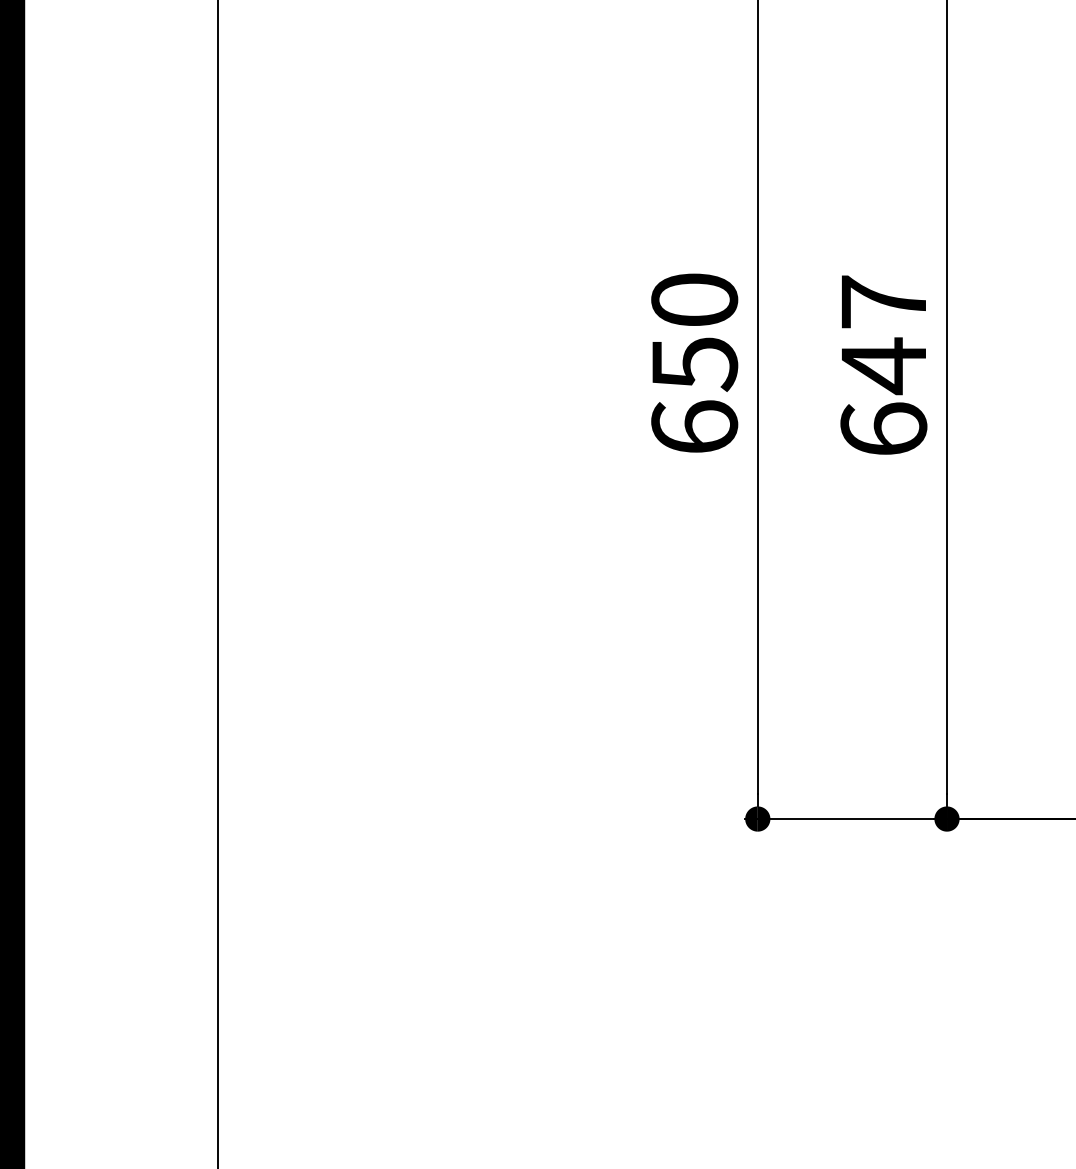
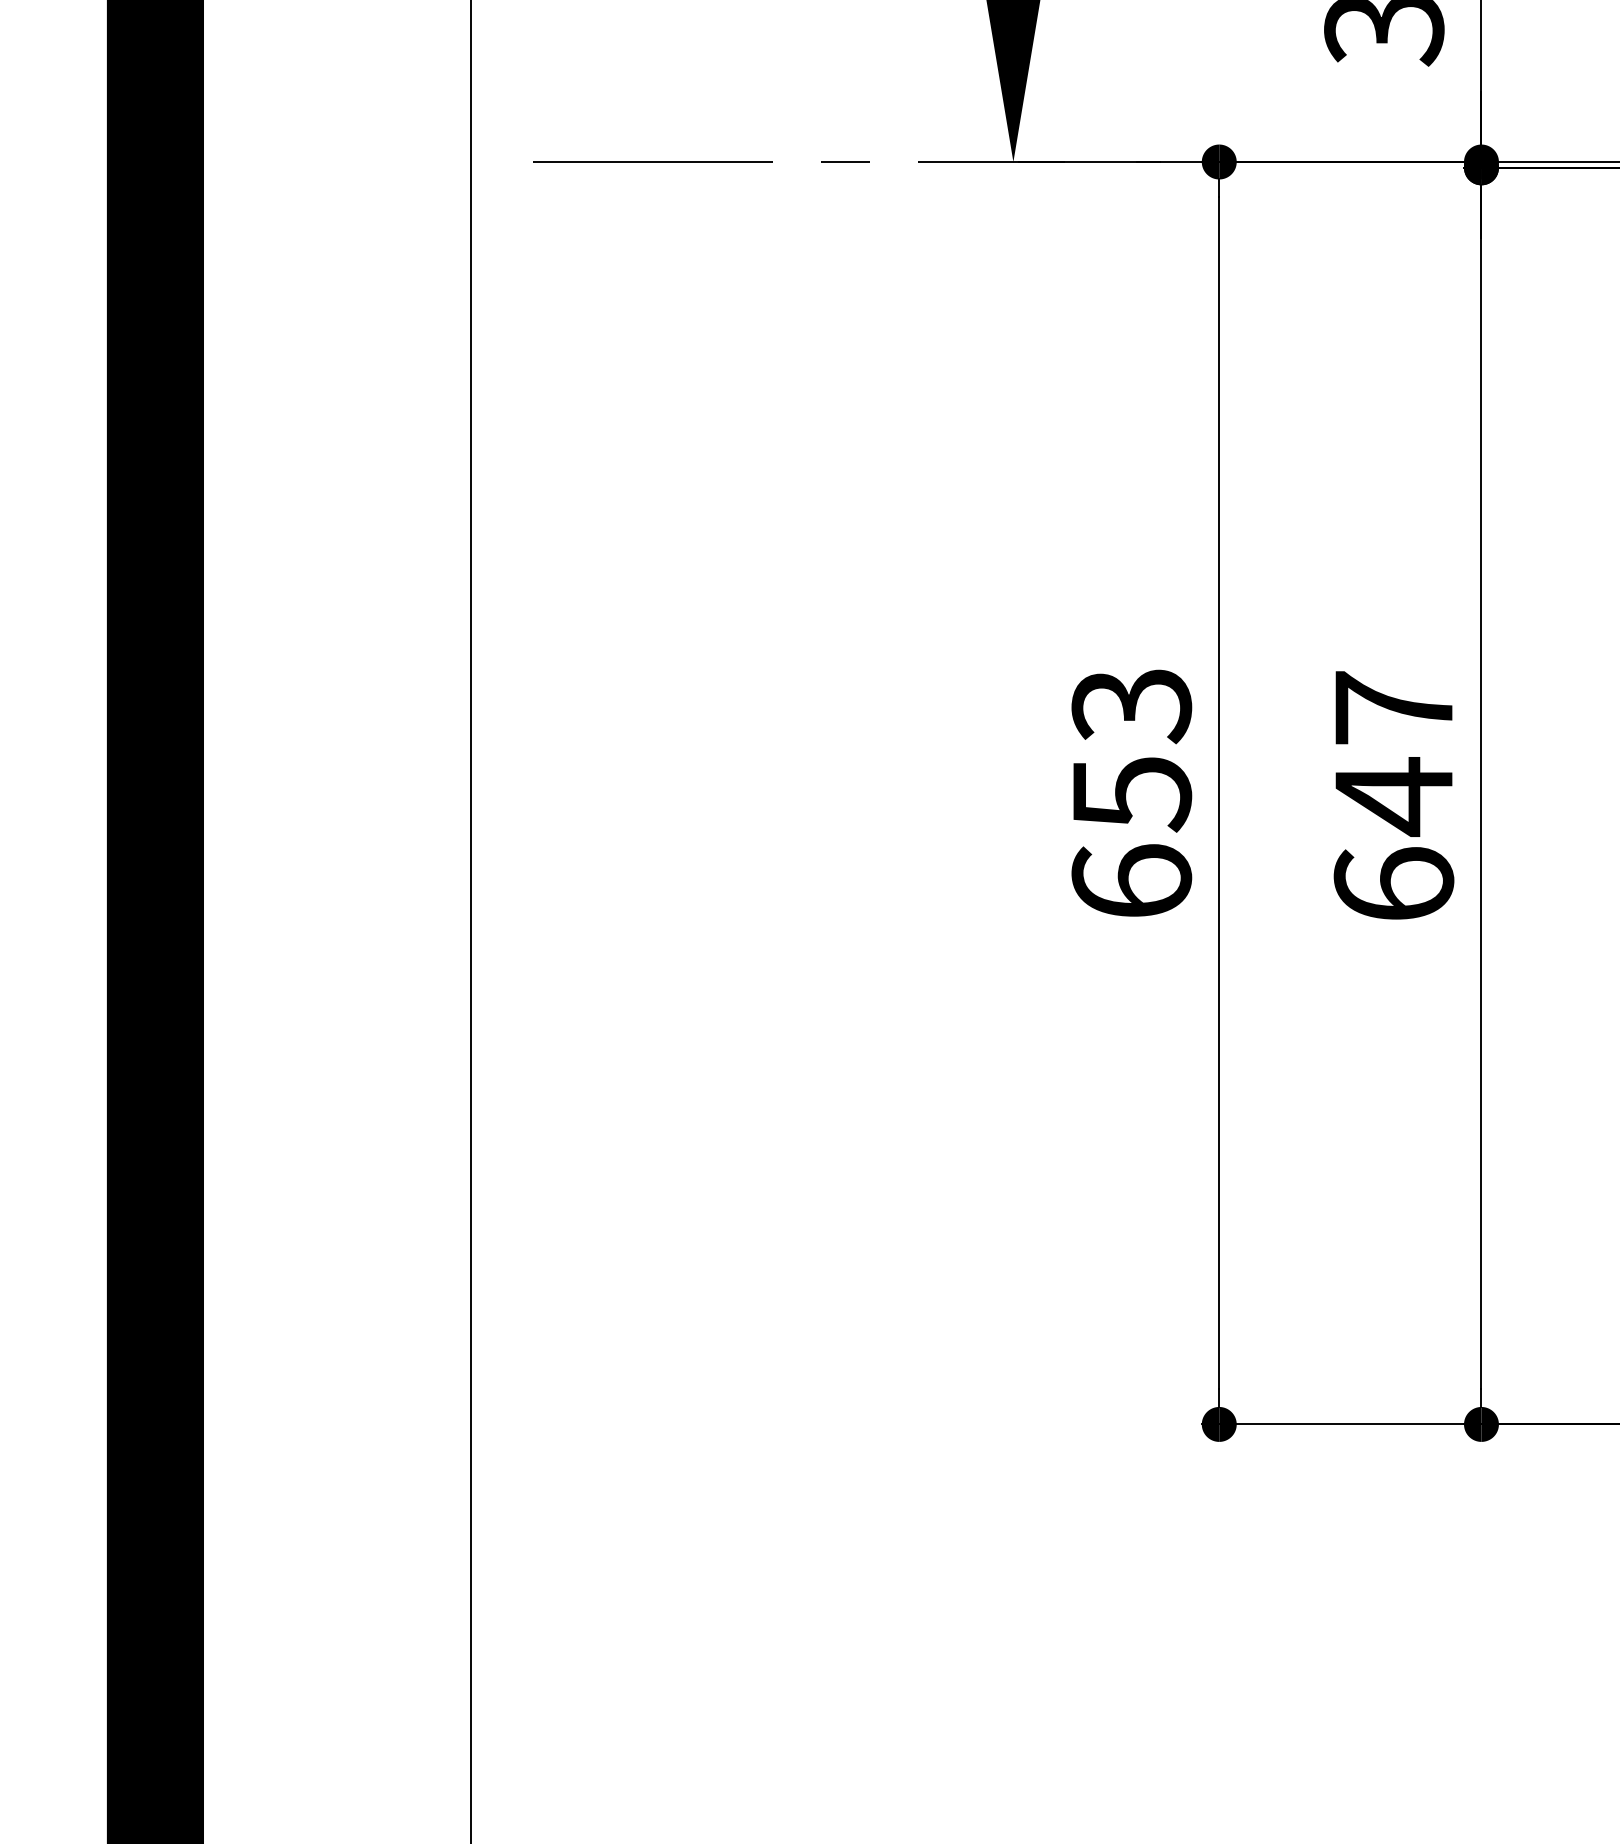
text: (694, 300) -> (1131, 706), 650 -> 653

